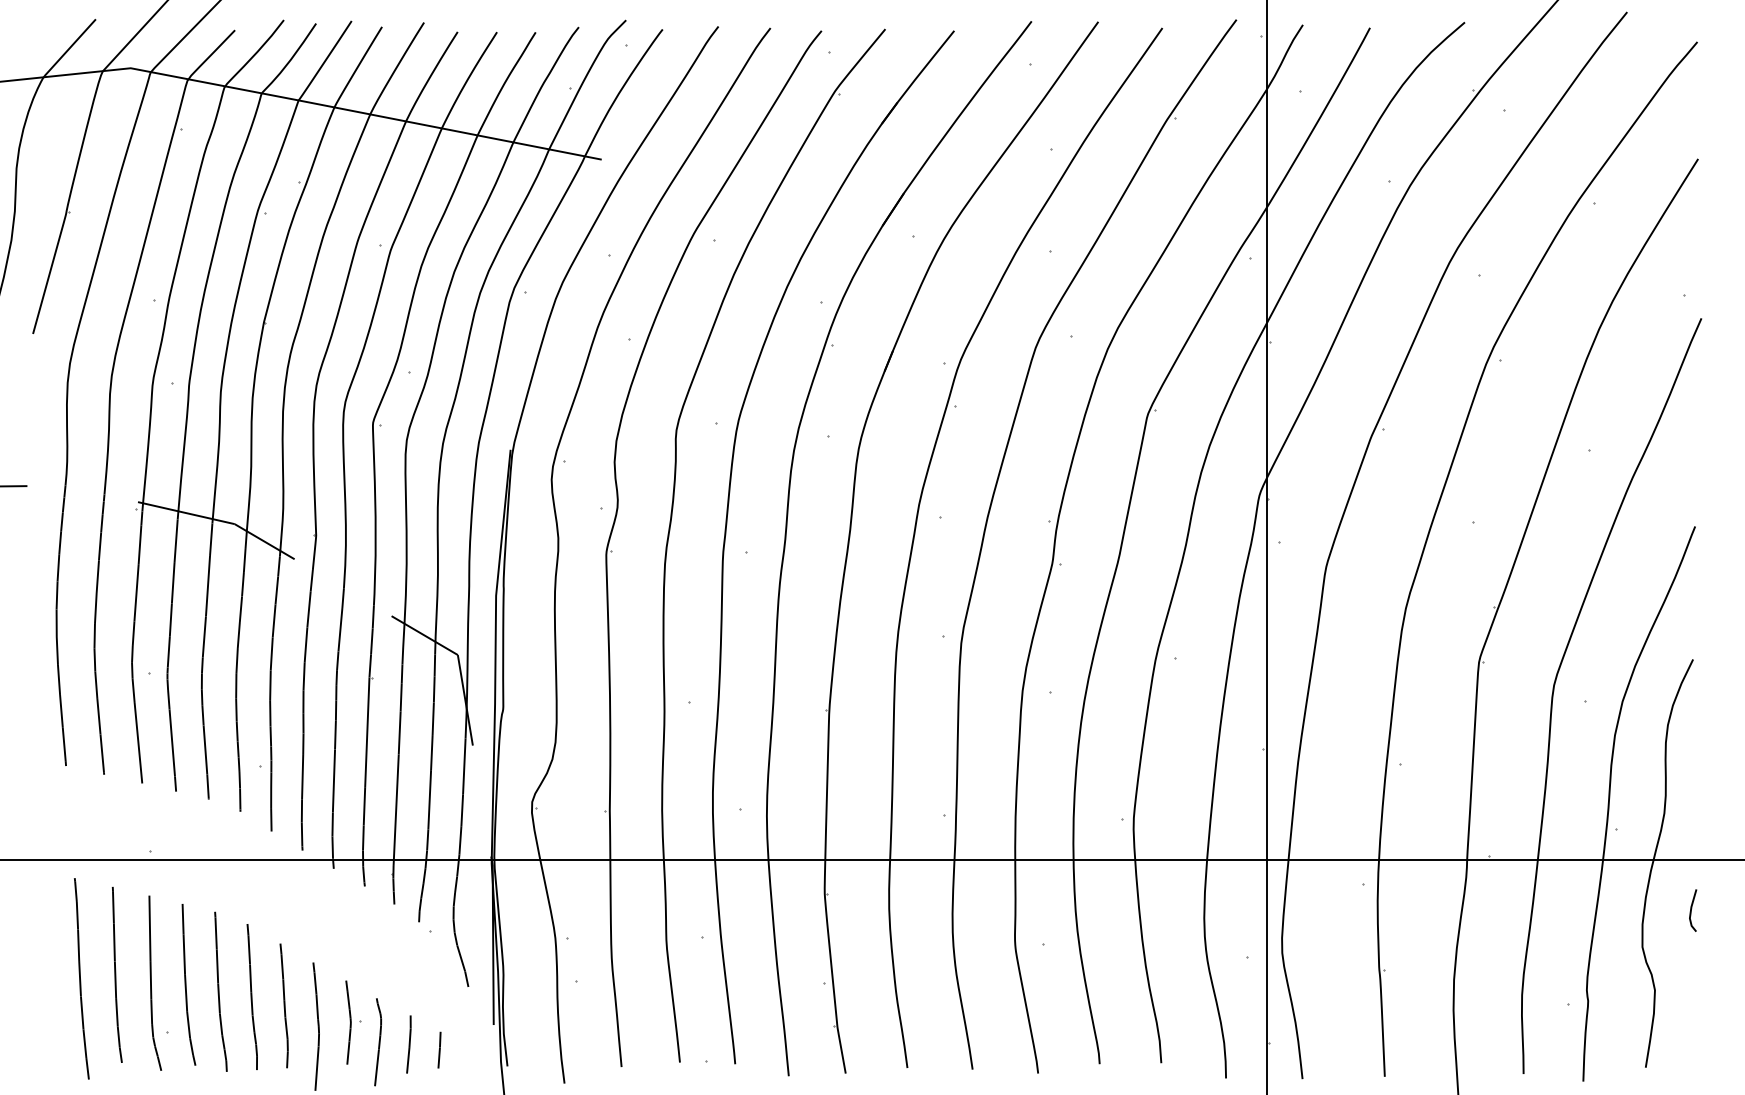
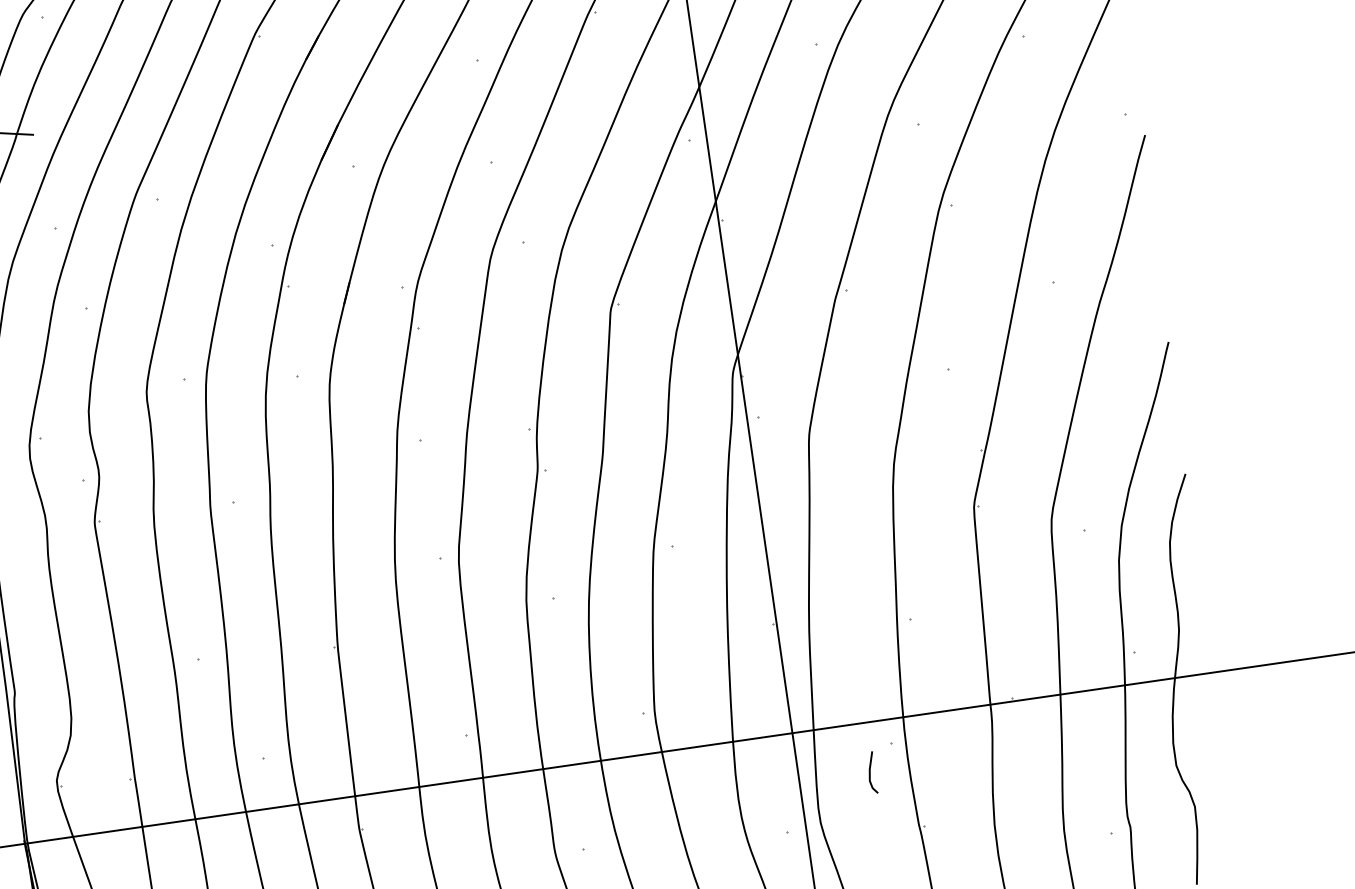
line: (1691, 910) -> (870, 772), moved

